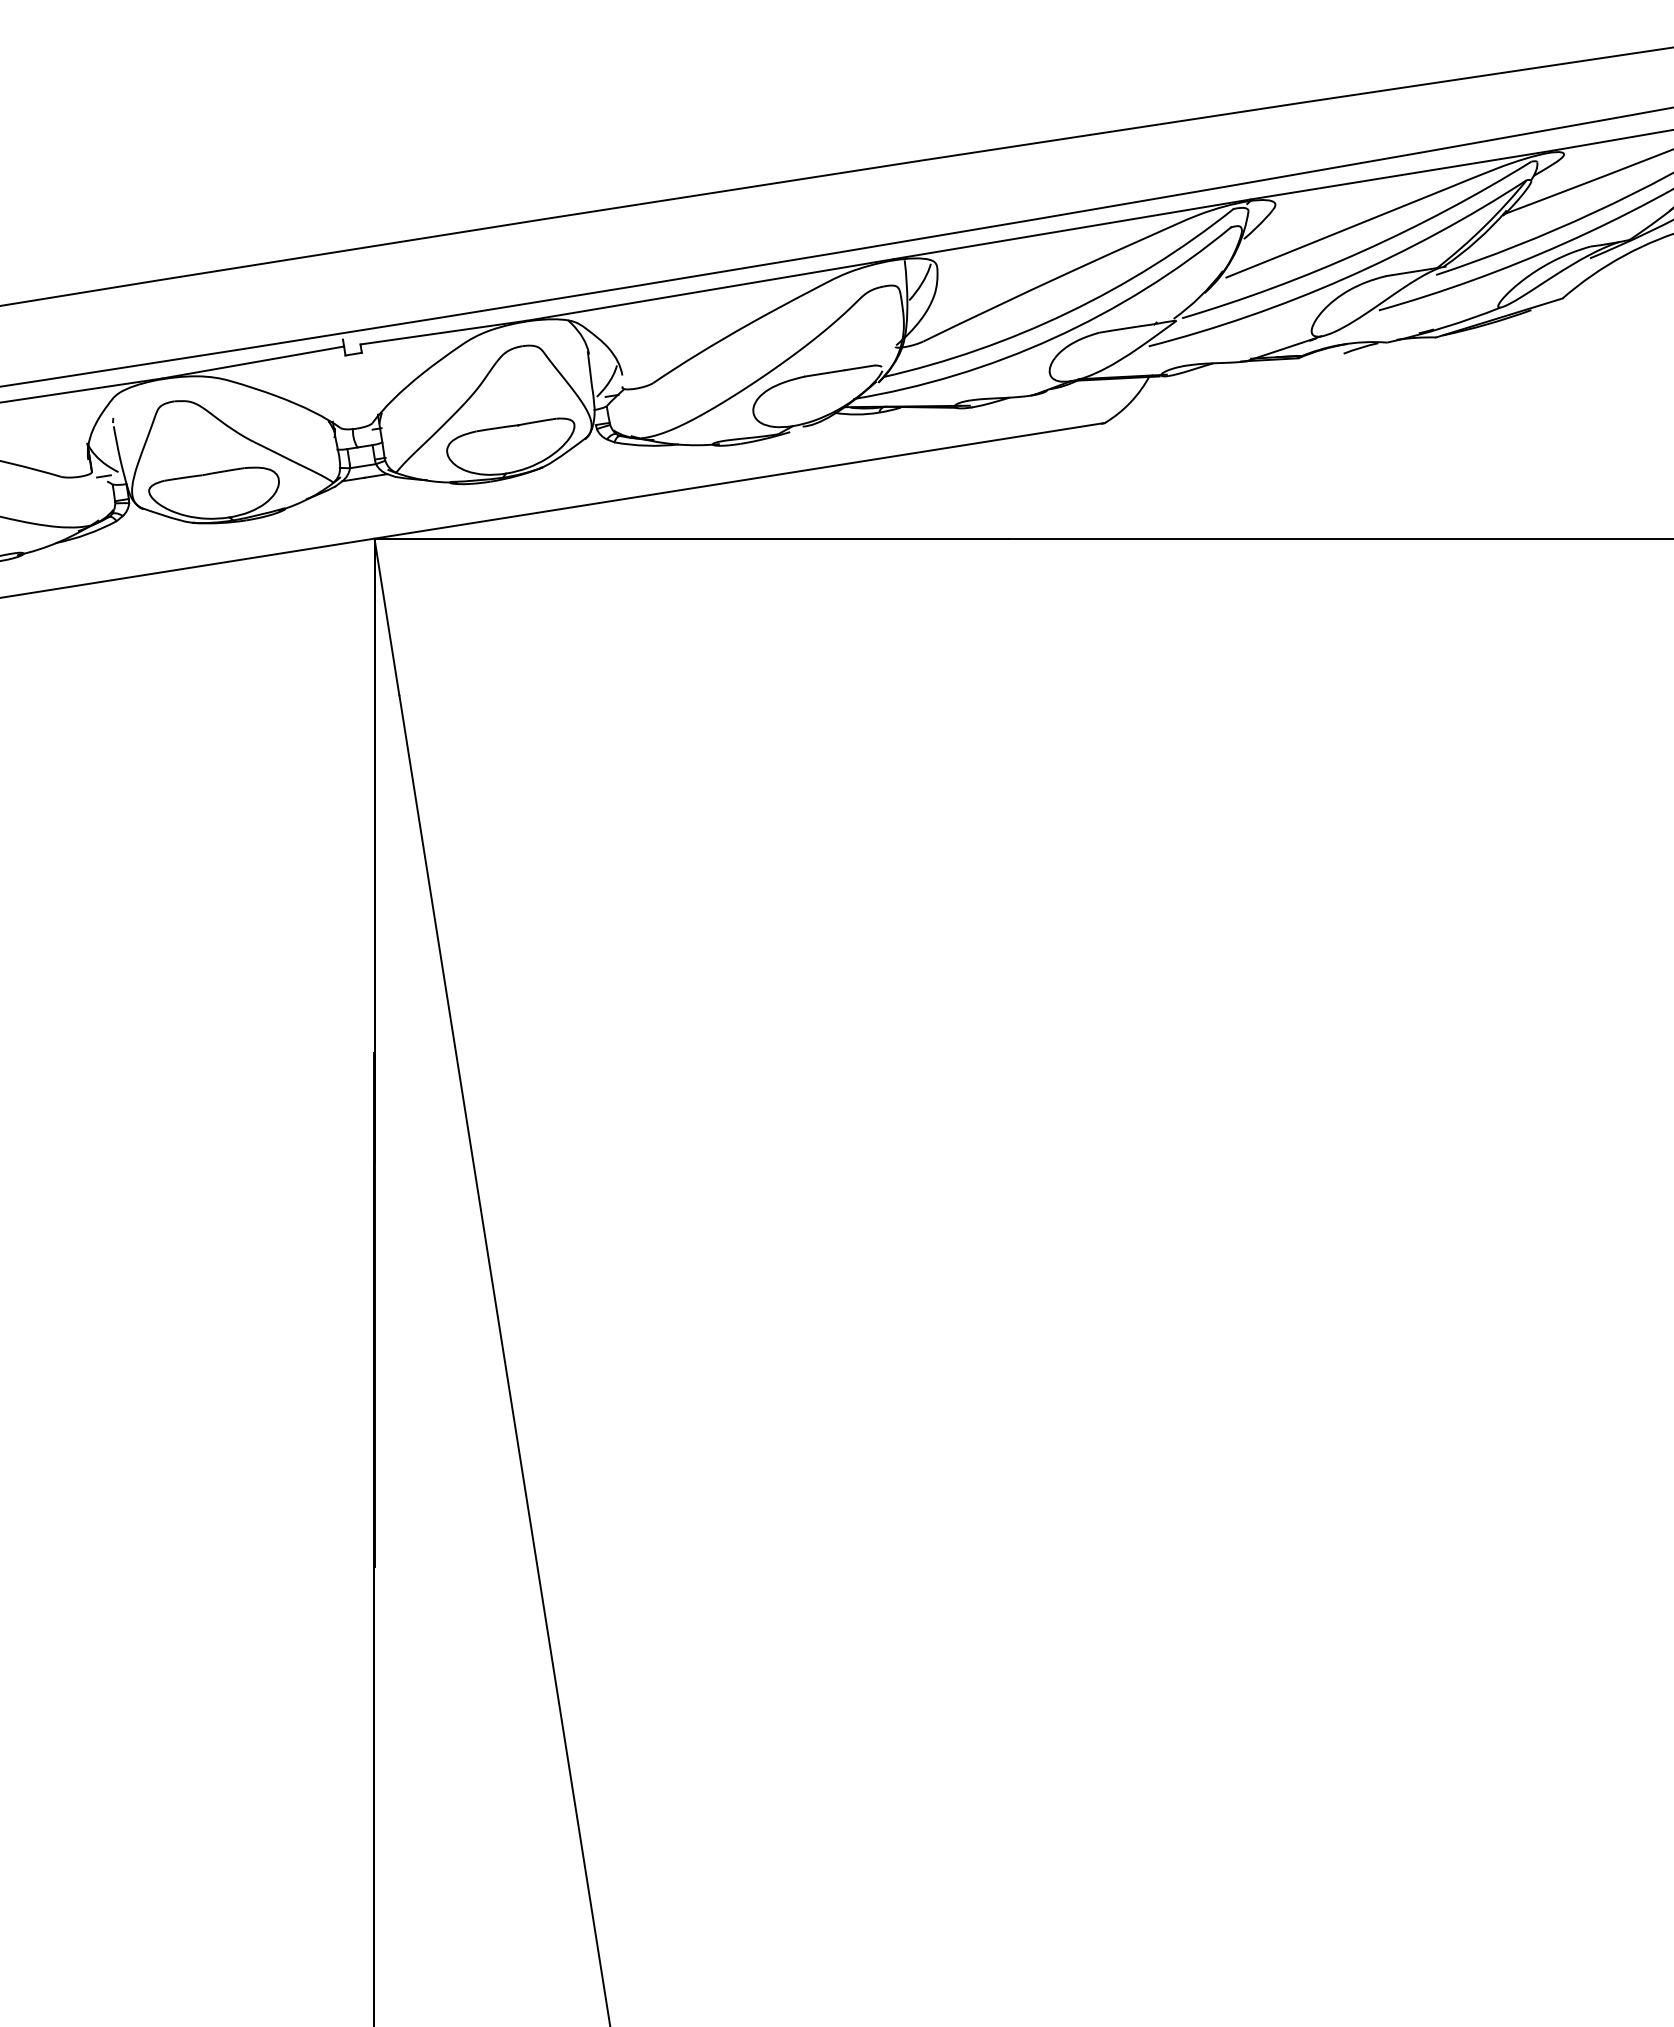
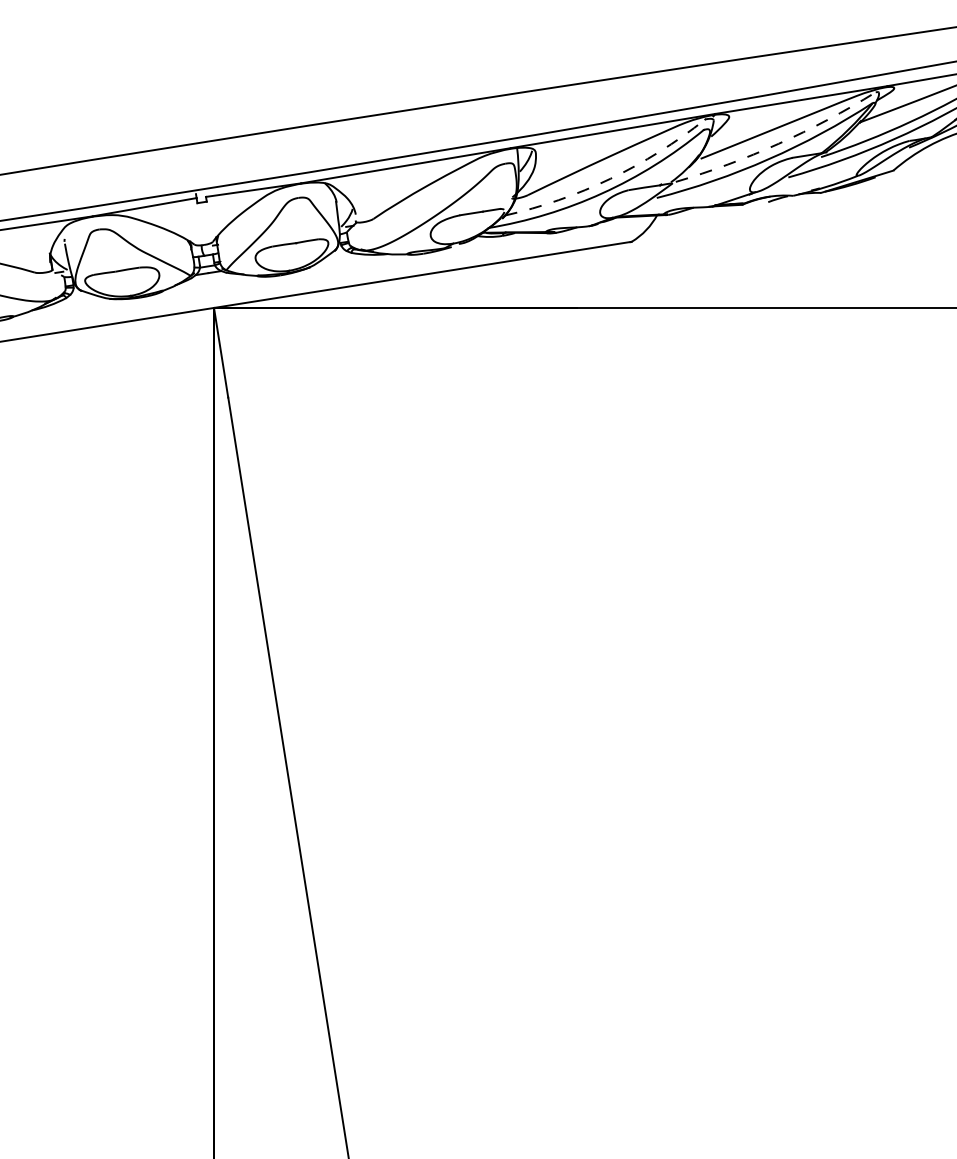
arc: (1361, 251) -> (778, 143), solid -> dashed
arc: (1067, 312) -> (610, 178), solid -> dashed

